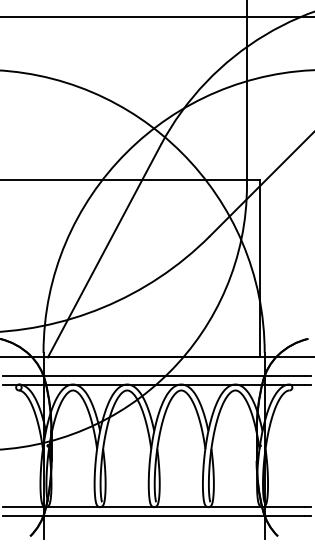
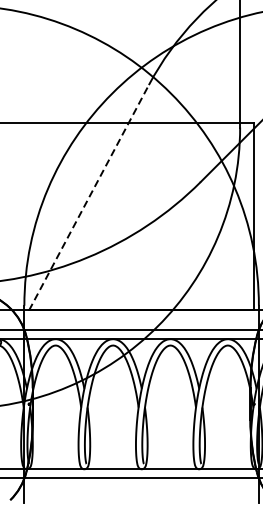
line: (104, 250) -> (89, 197), solid -> dashed

